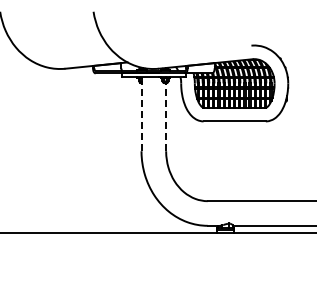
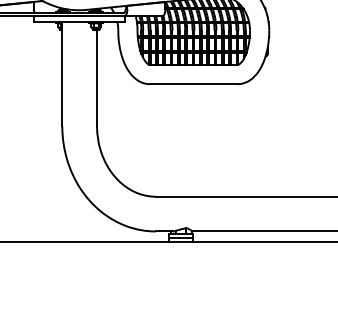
line: (141, 114) -> (62, 74), dashed -> solid
line: (166, 116) -> (97, 77), dashed -> solid

